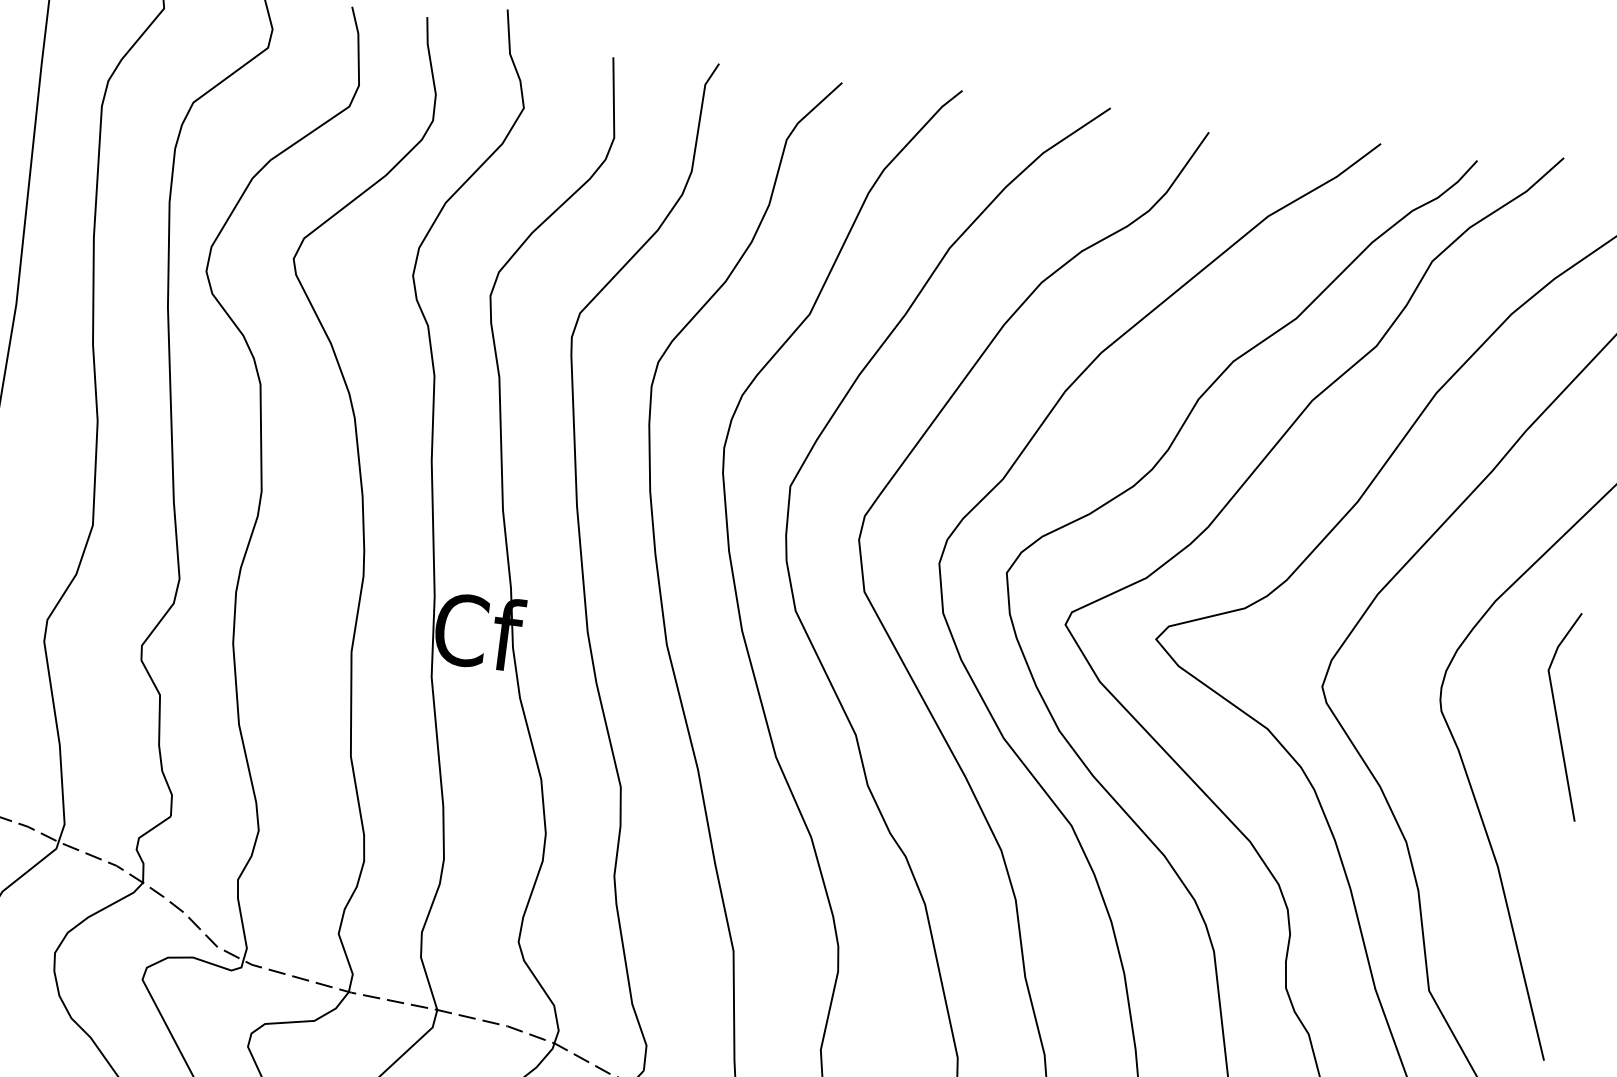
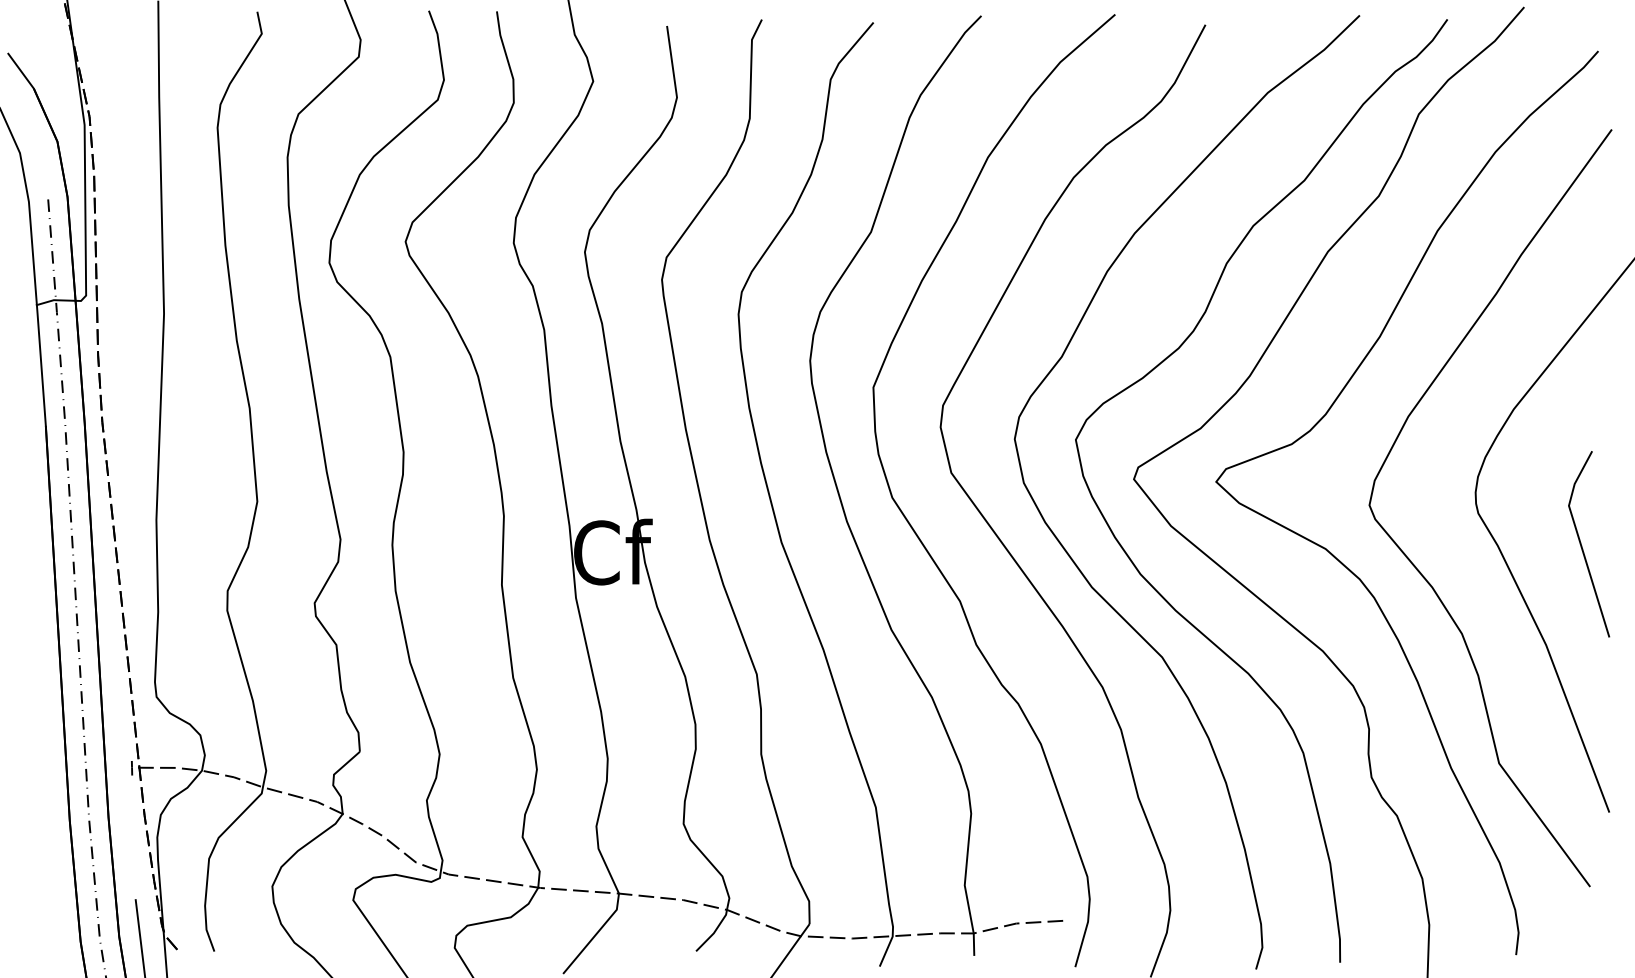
line: (1557, 716) -> (1582, 545), moved

